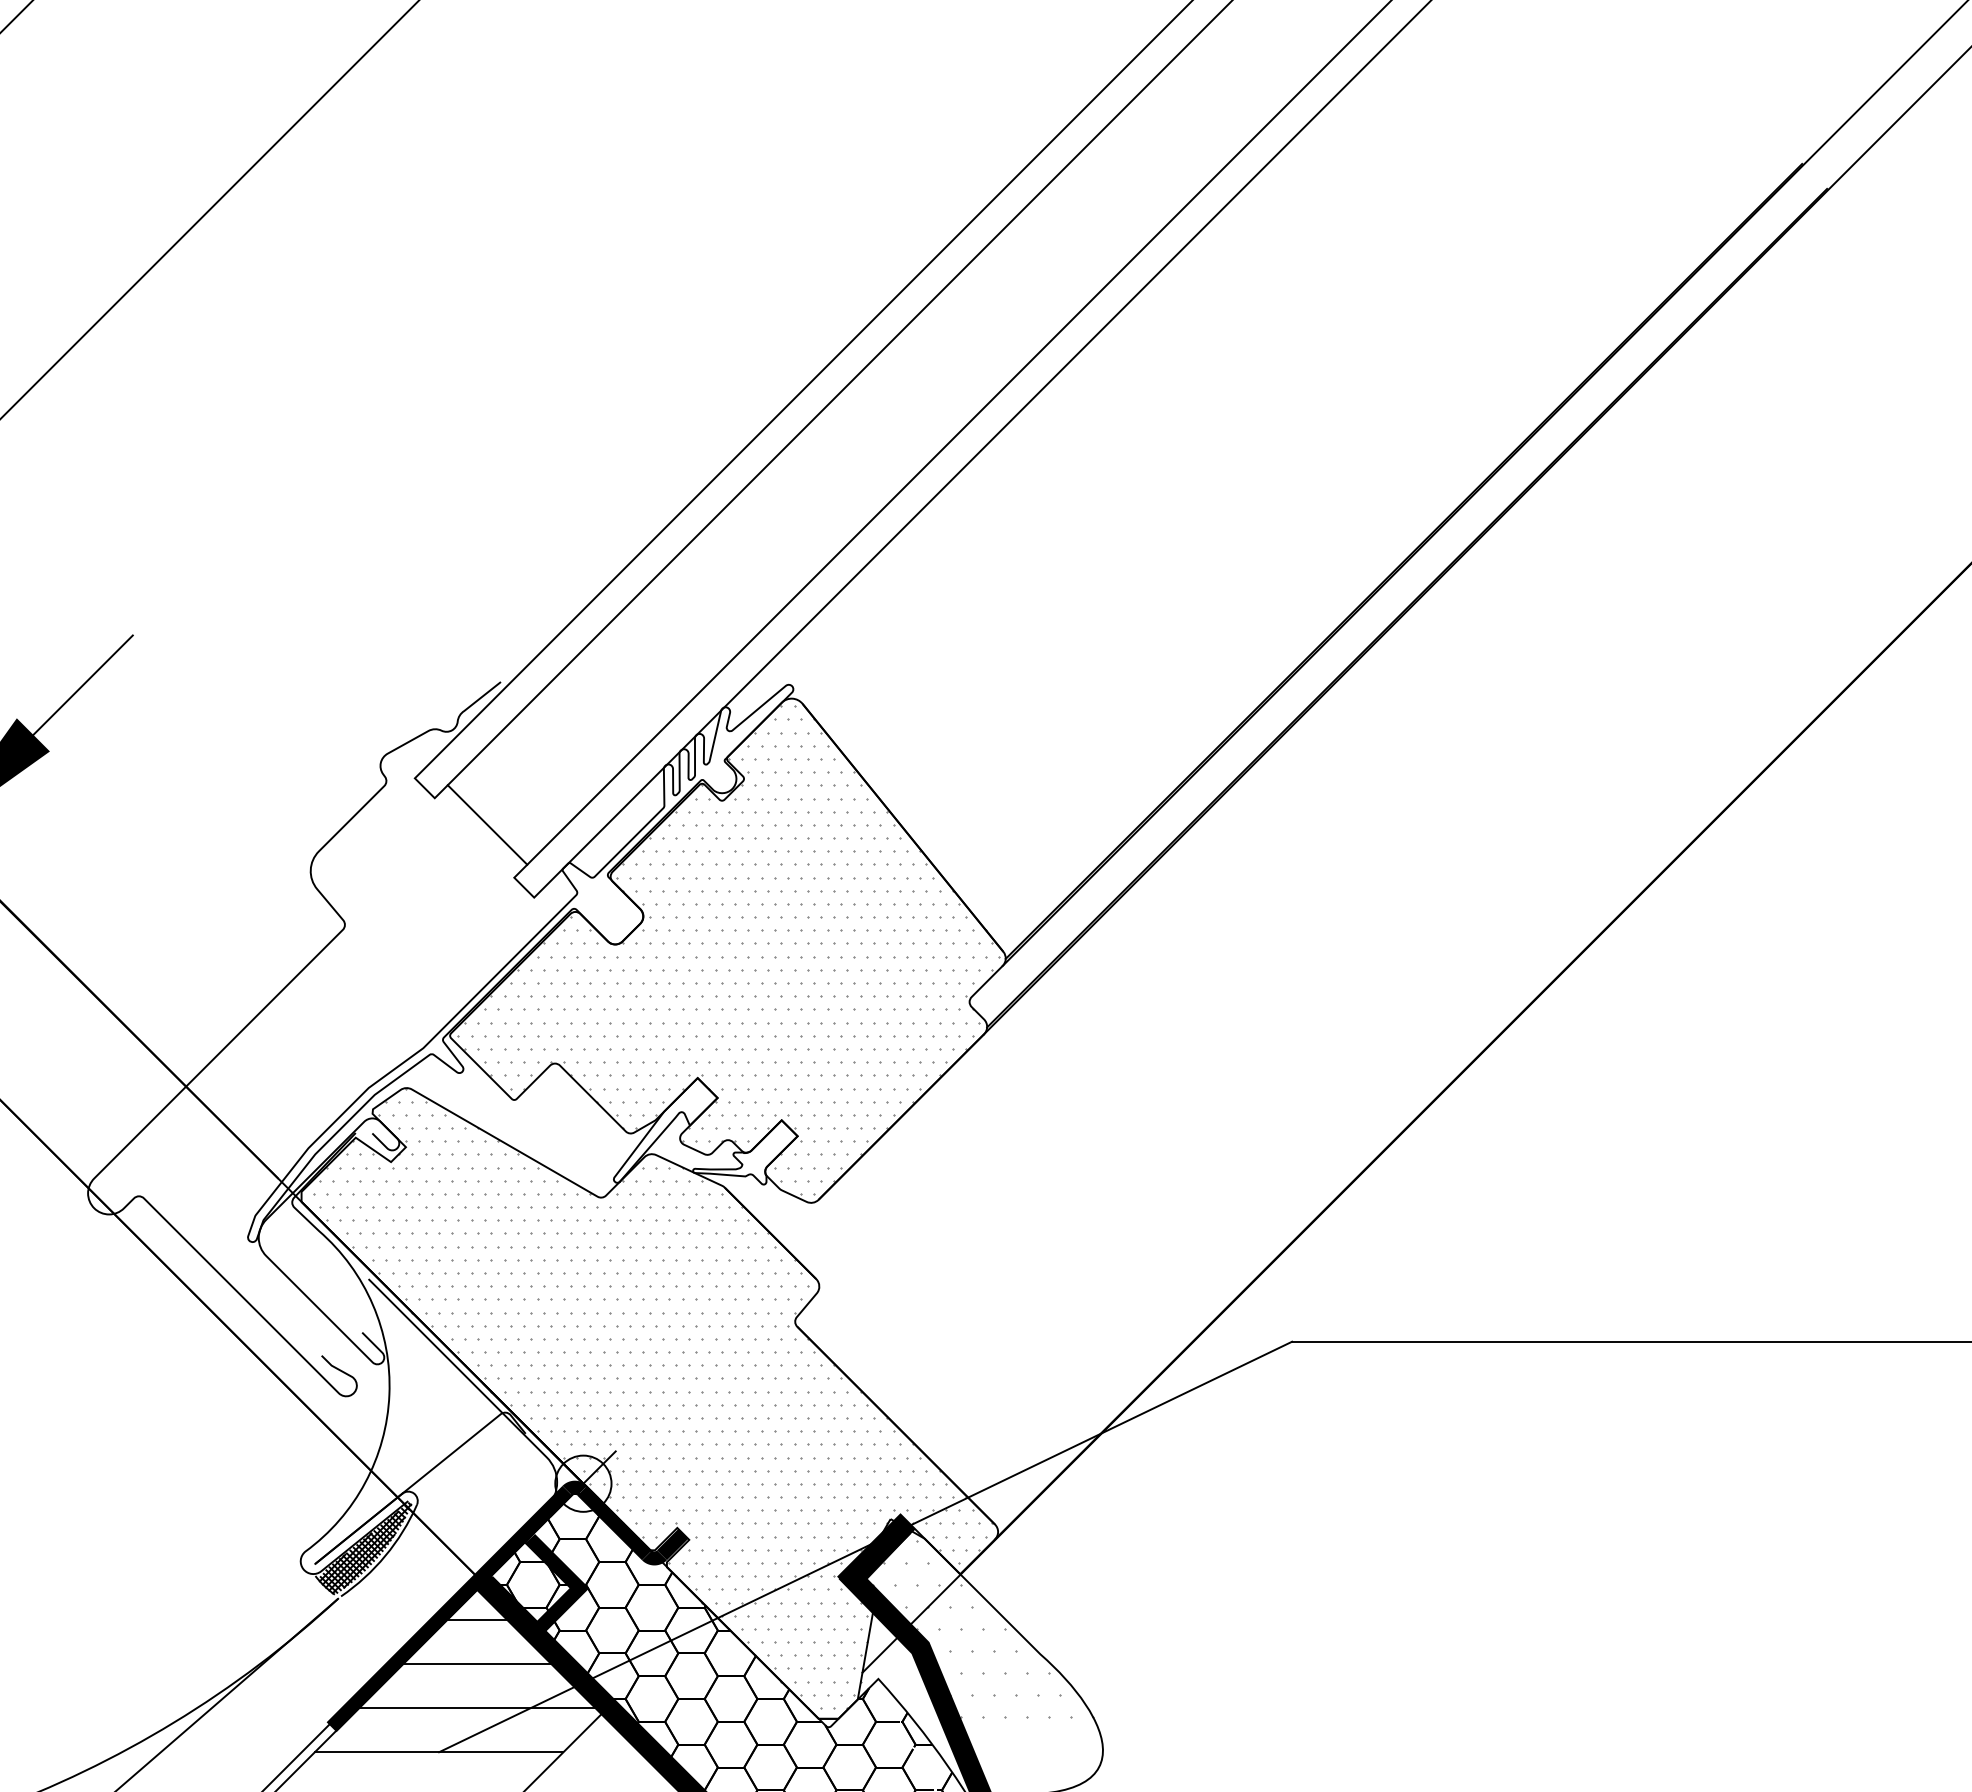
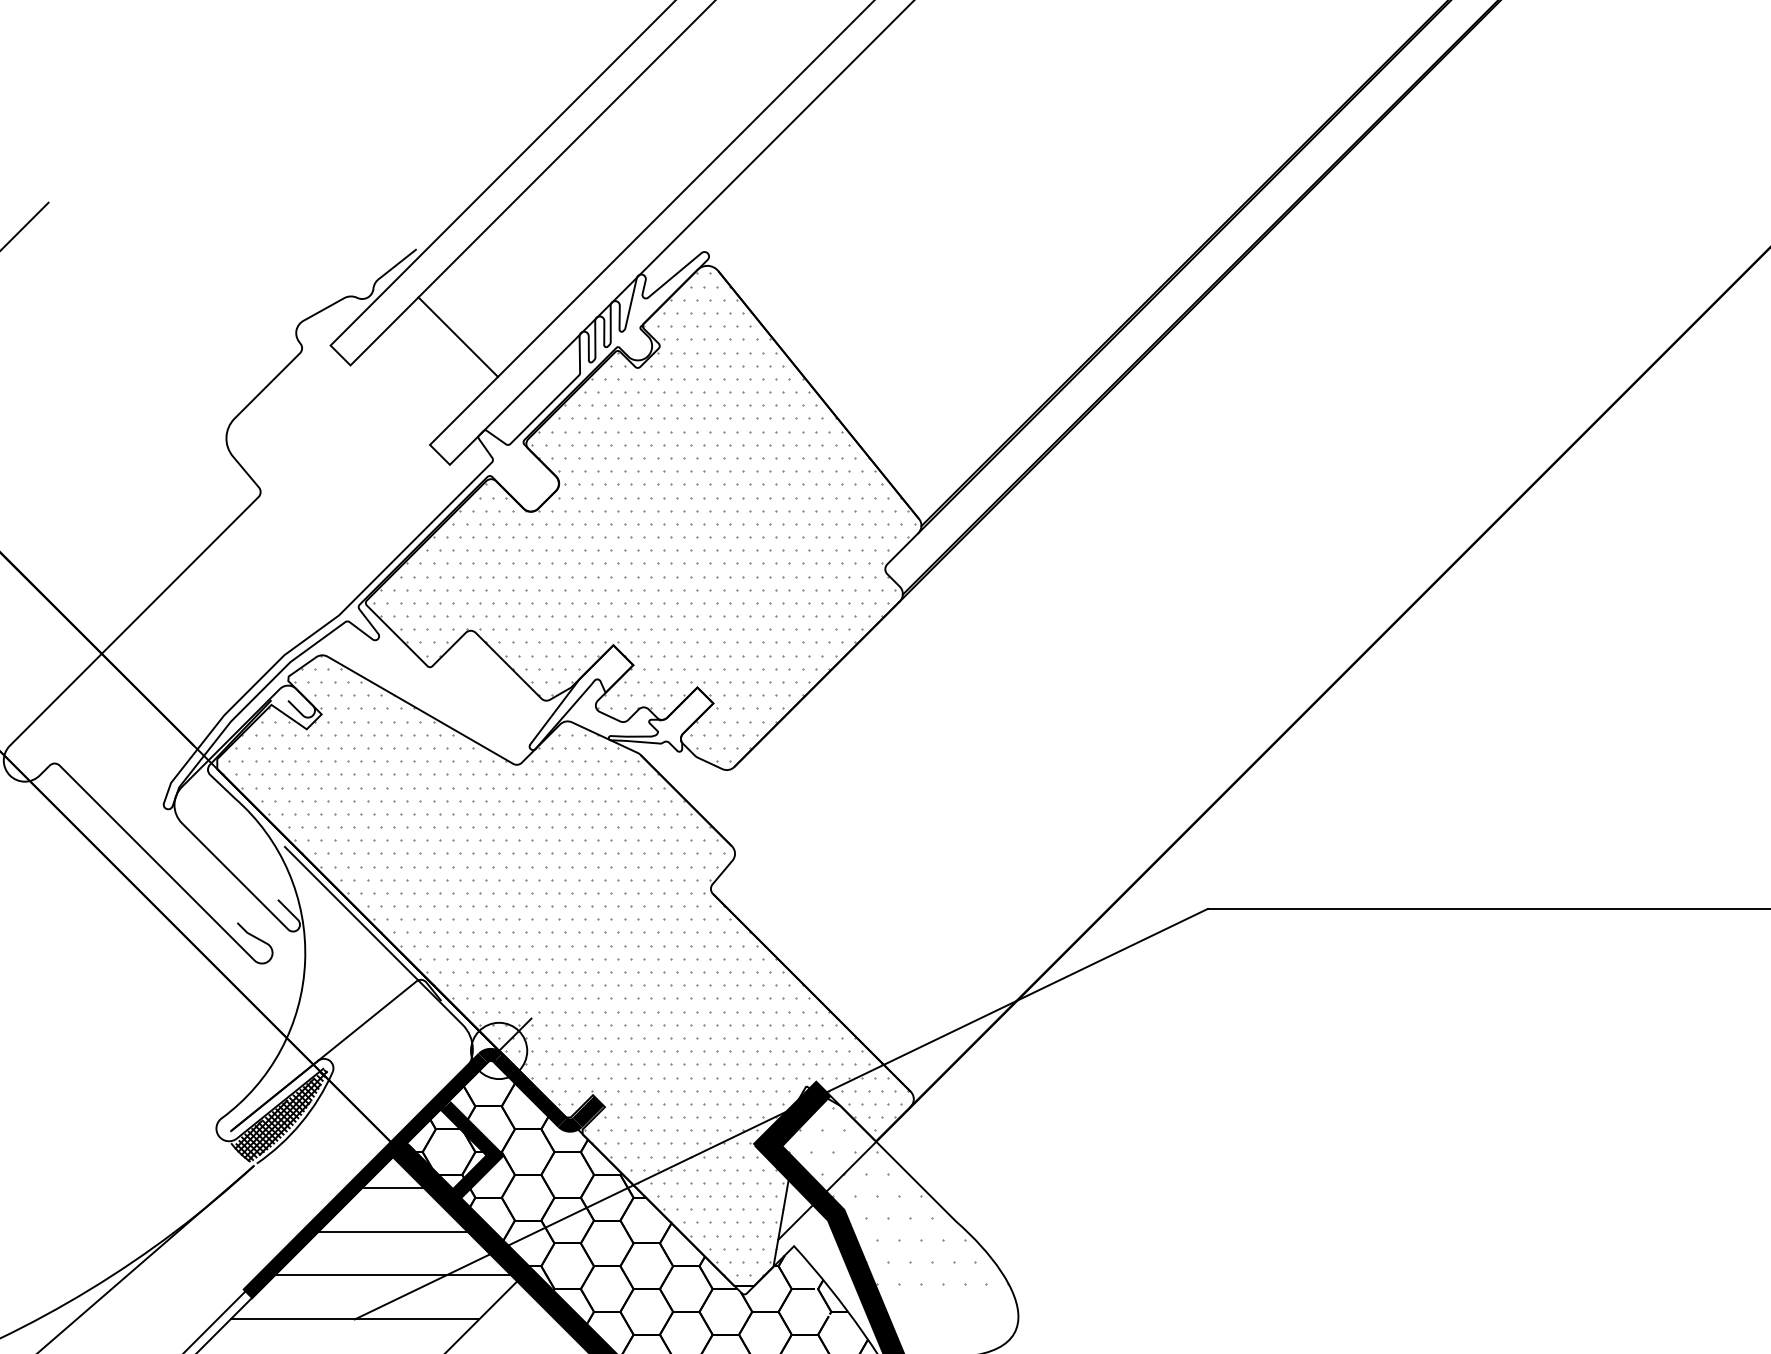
line: (487, 824) -> (458, 336), moved

